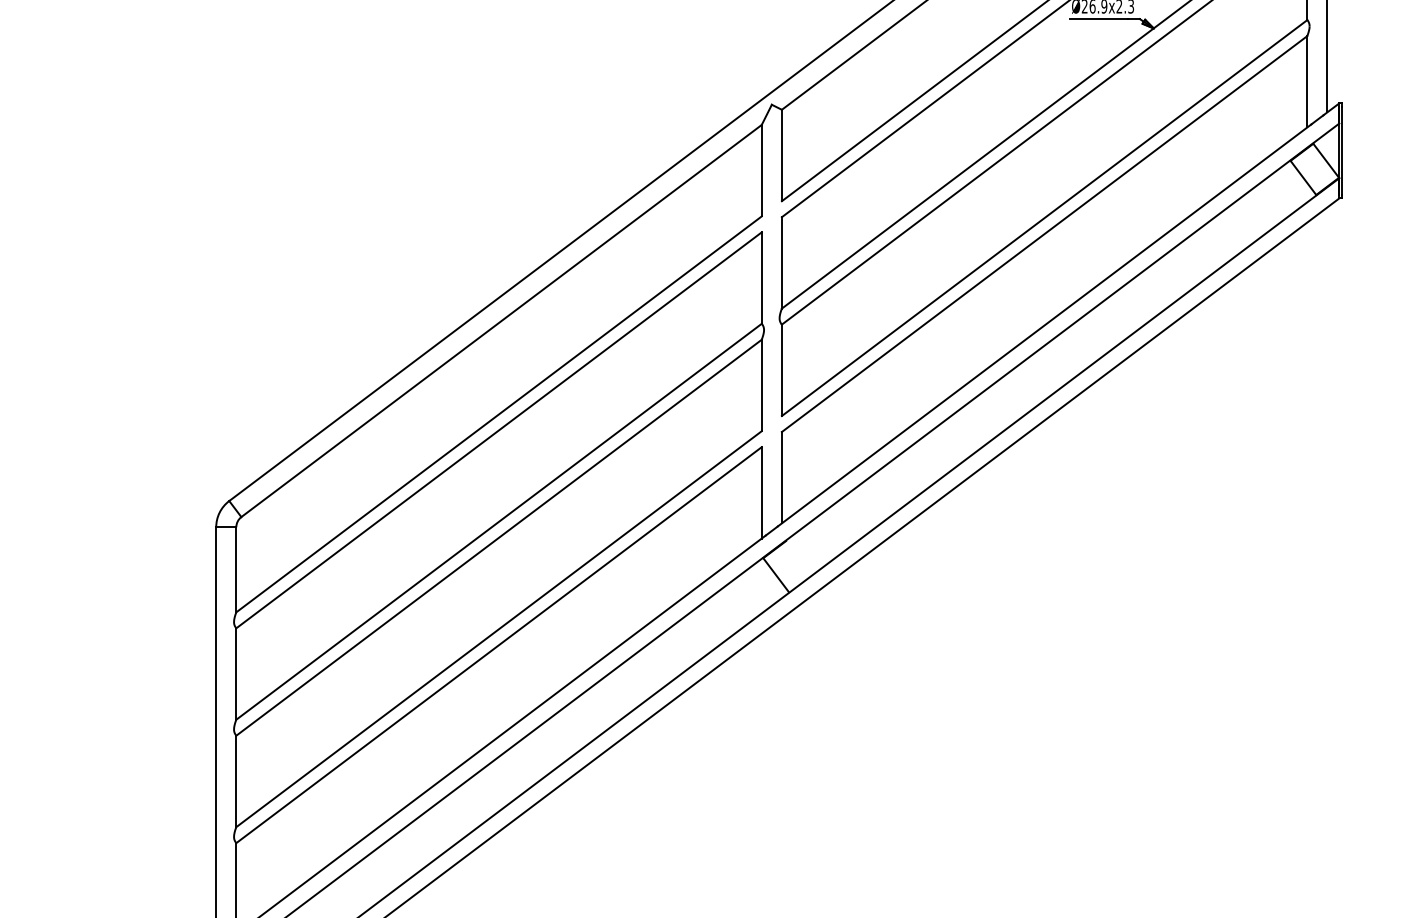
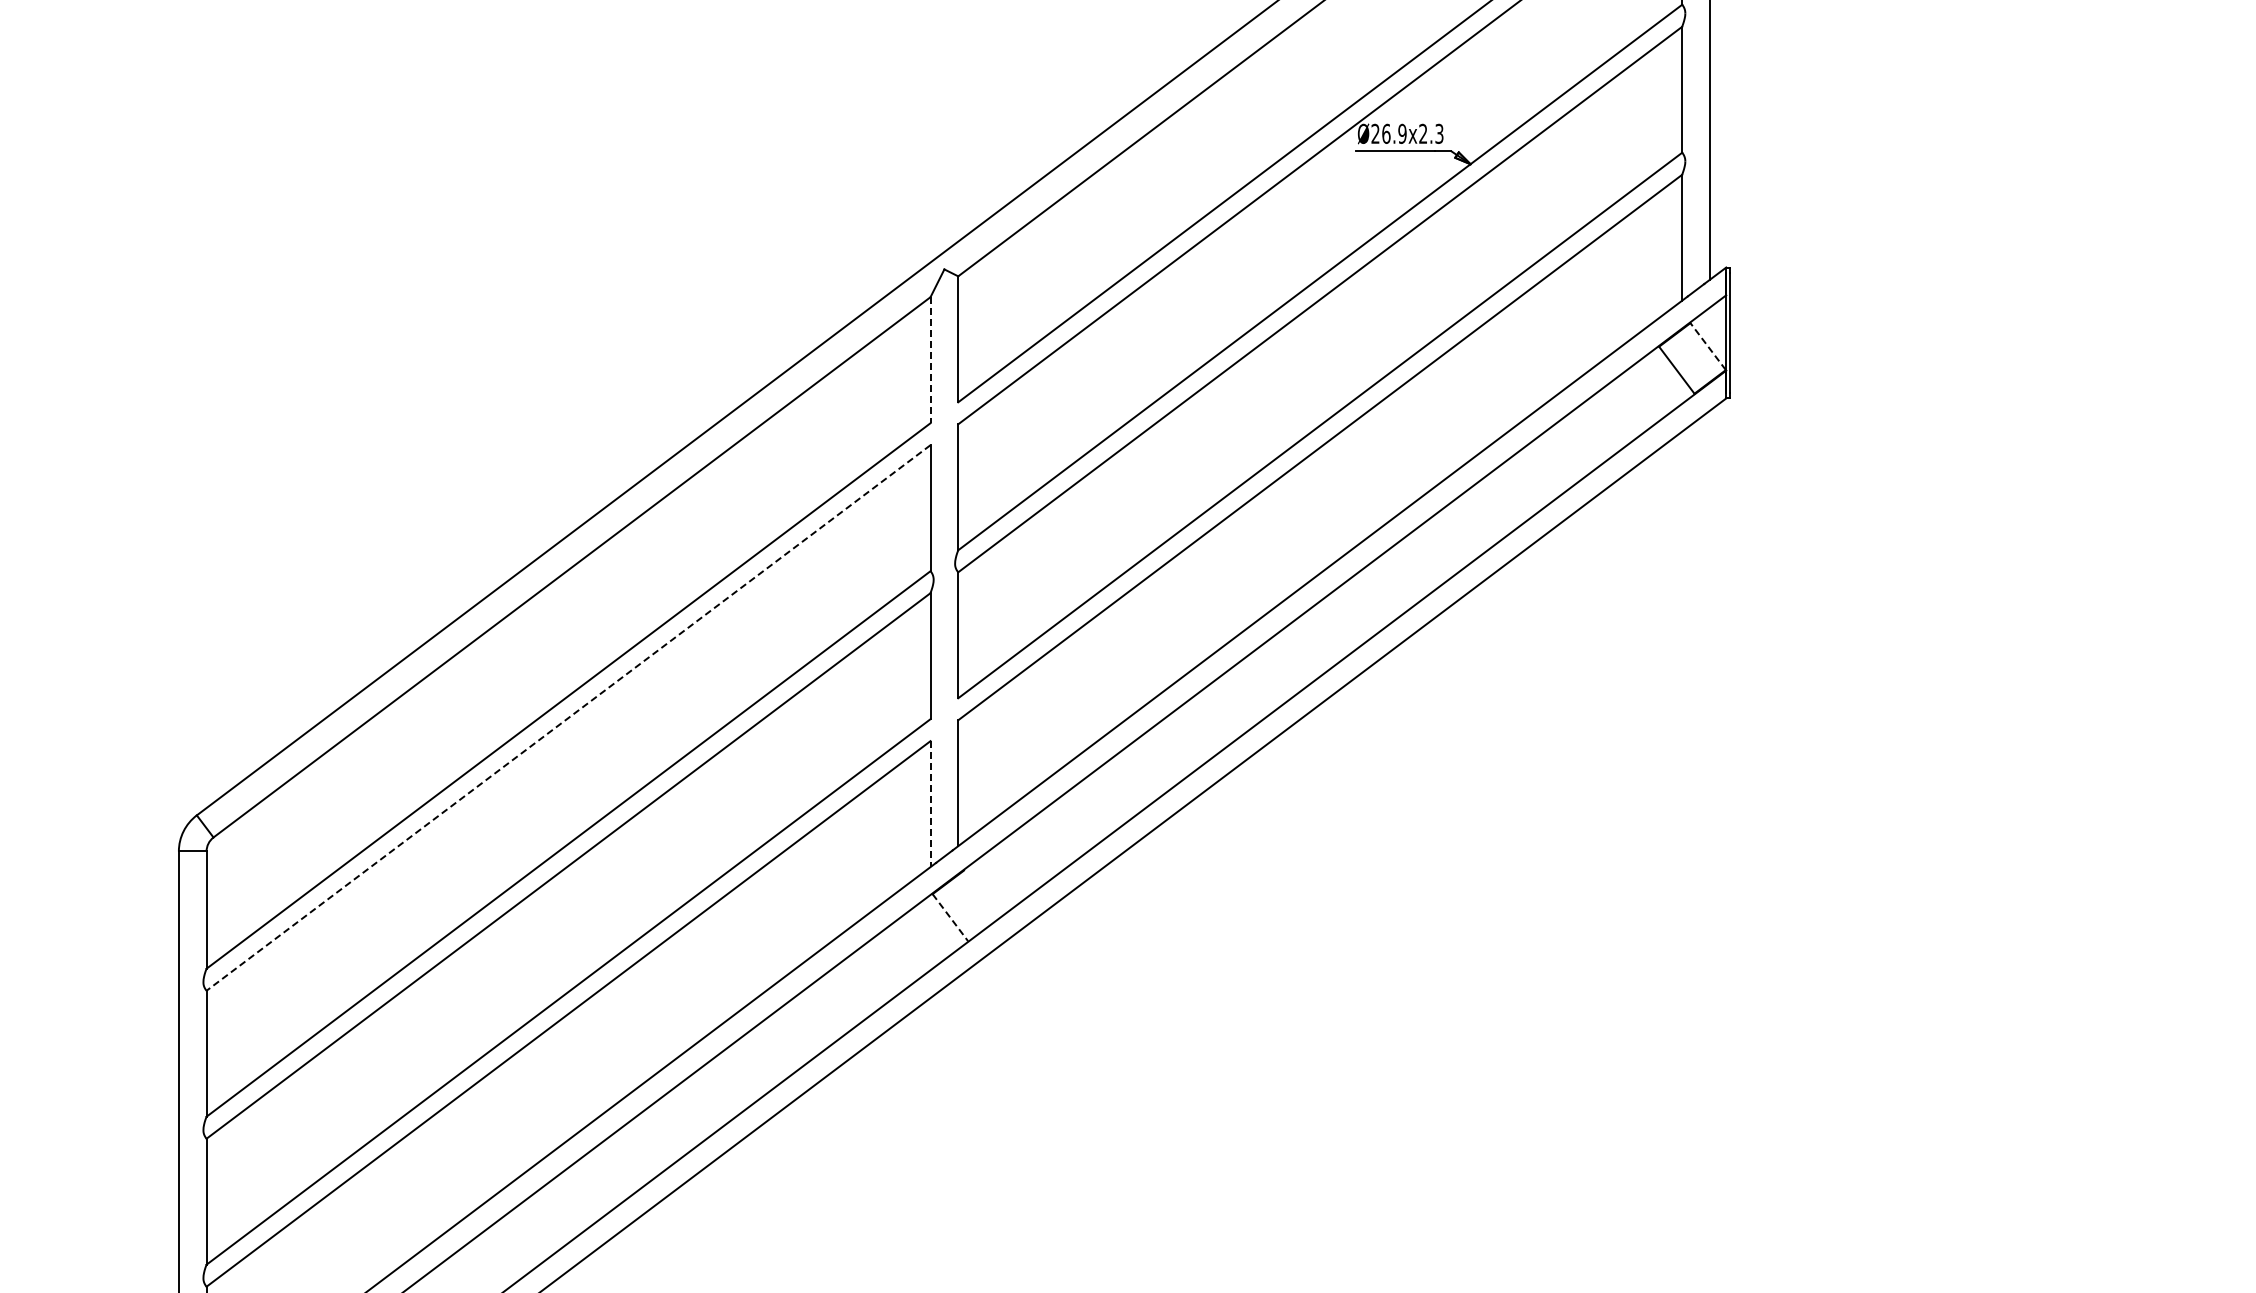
line: (1325, 160) -> (1707, 346), solid -> dashed
line: (761, 170) -> (930, 360), solid -> dashed
line: (499, 430) -> (568, 718), solid -> dashed
line: (761, 493) -> (930, 804), solid -> dashed
line: (776, 575) -> (950, 918), solid -> dashed

